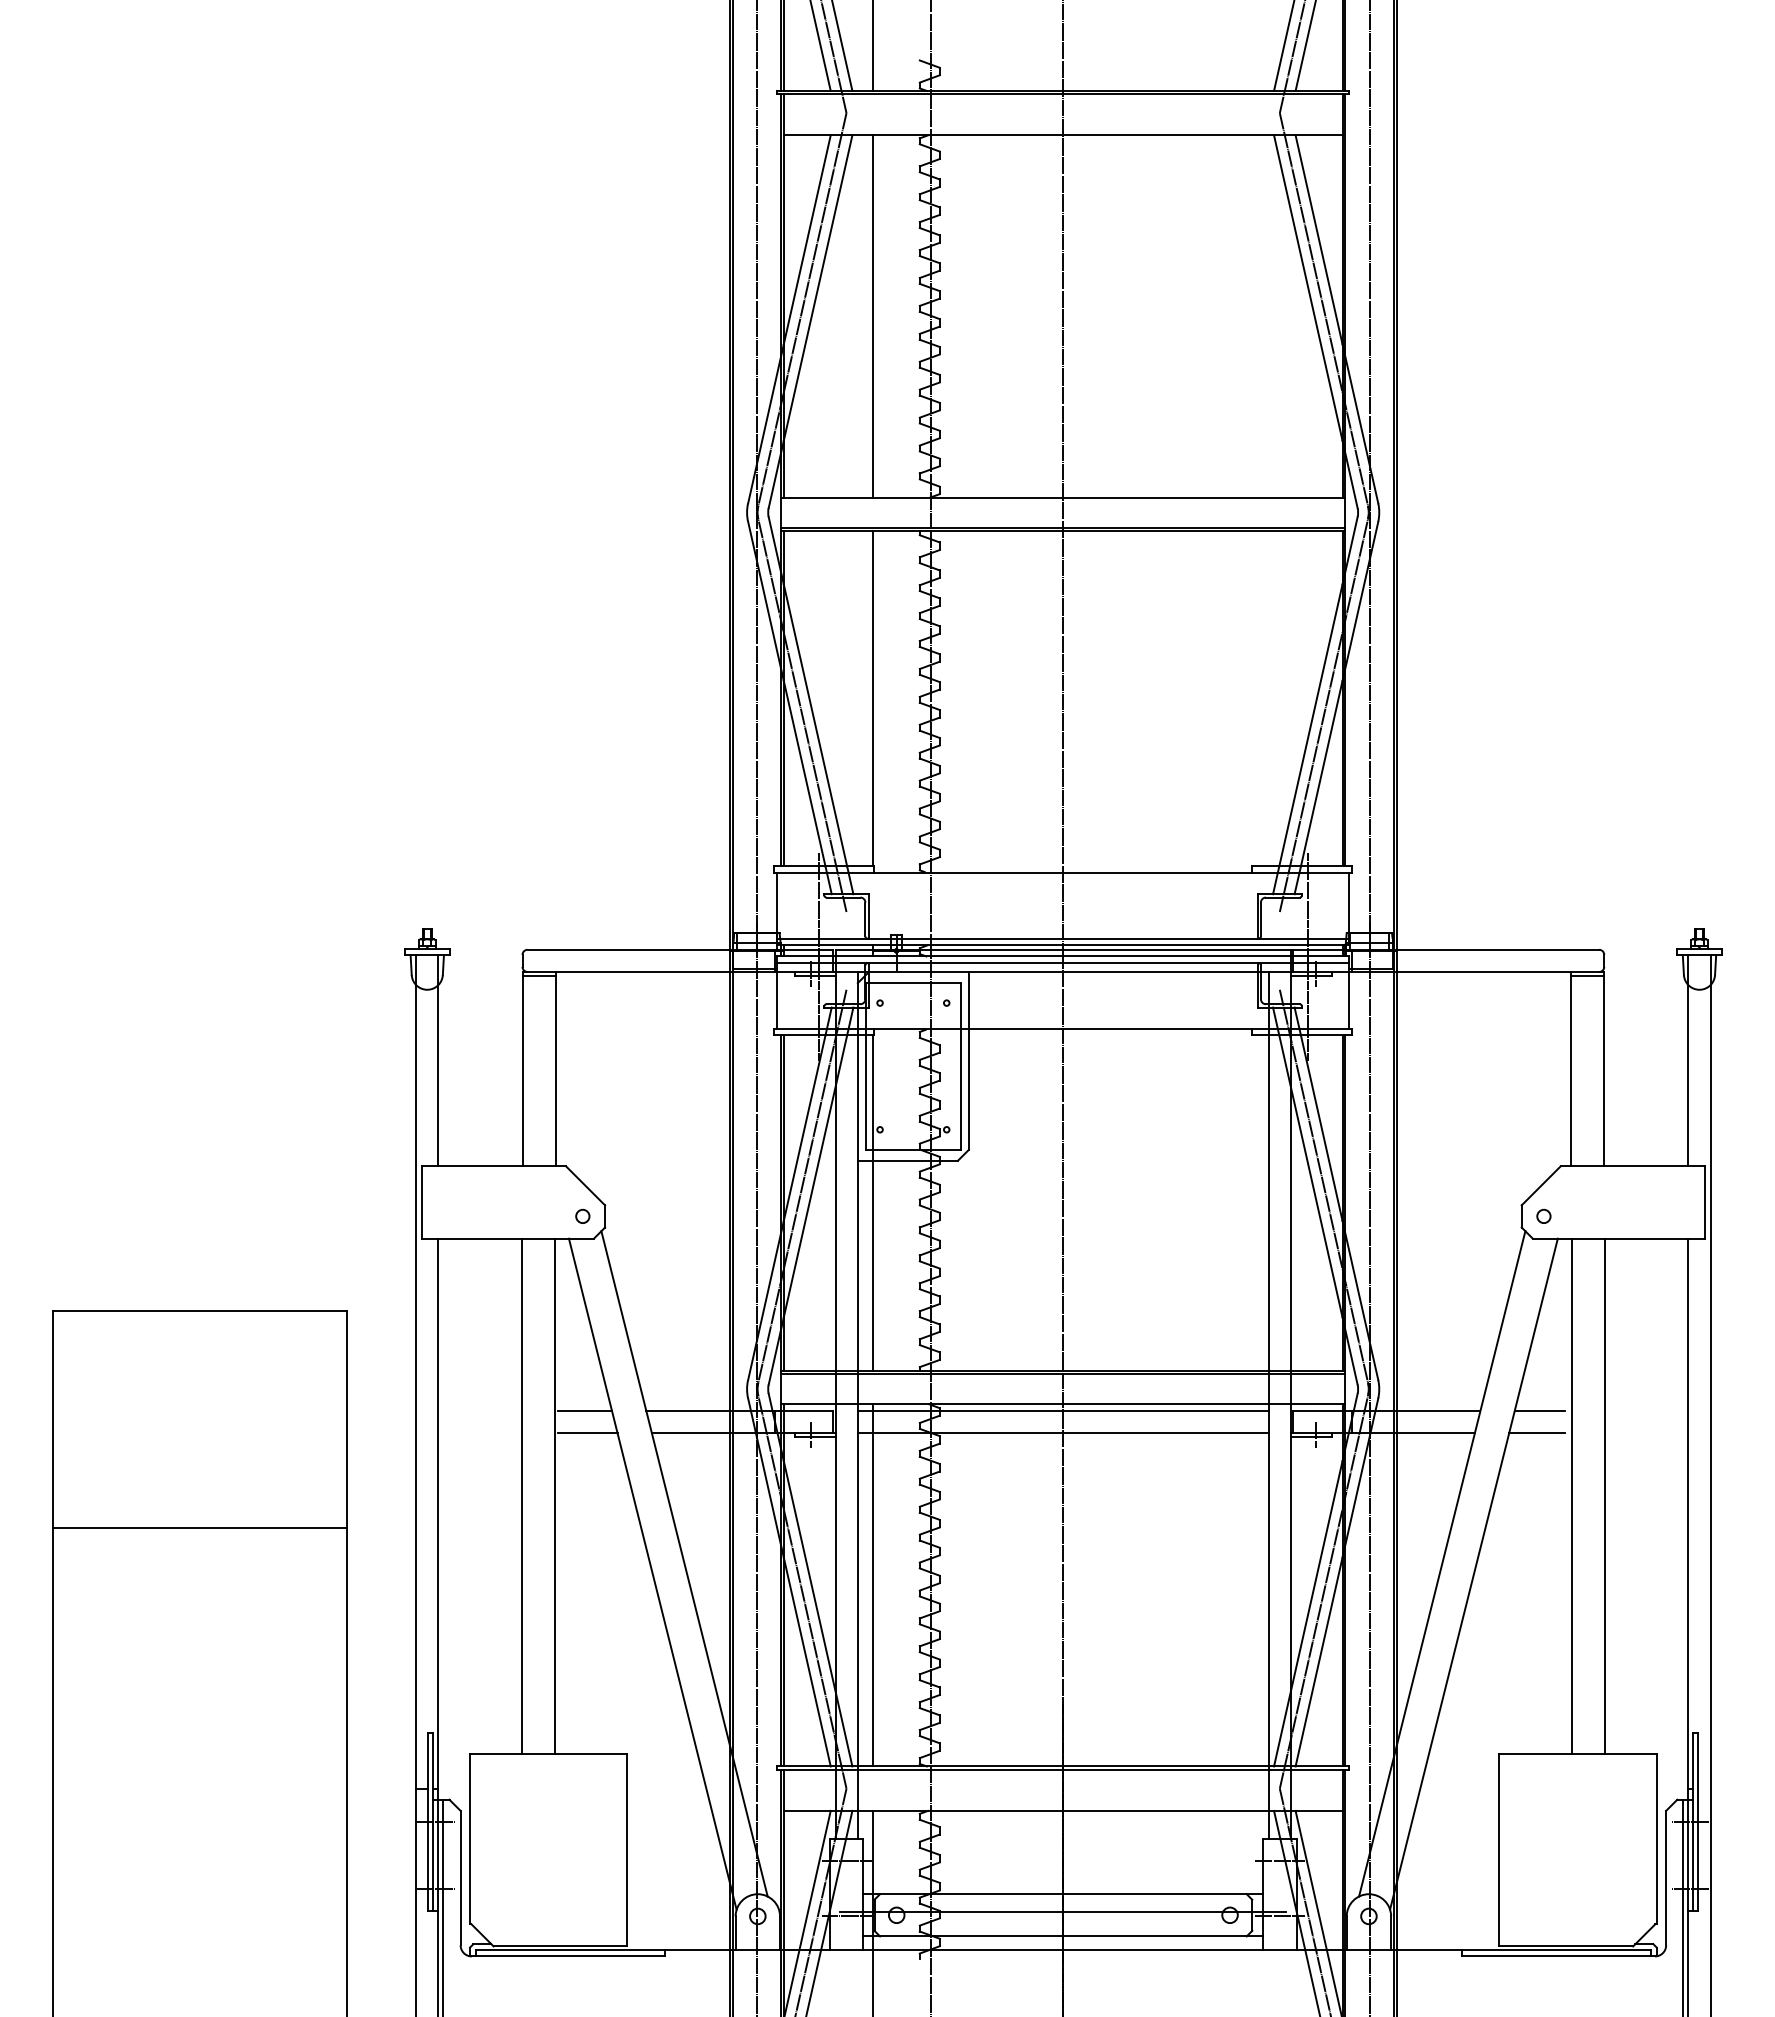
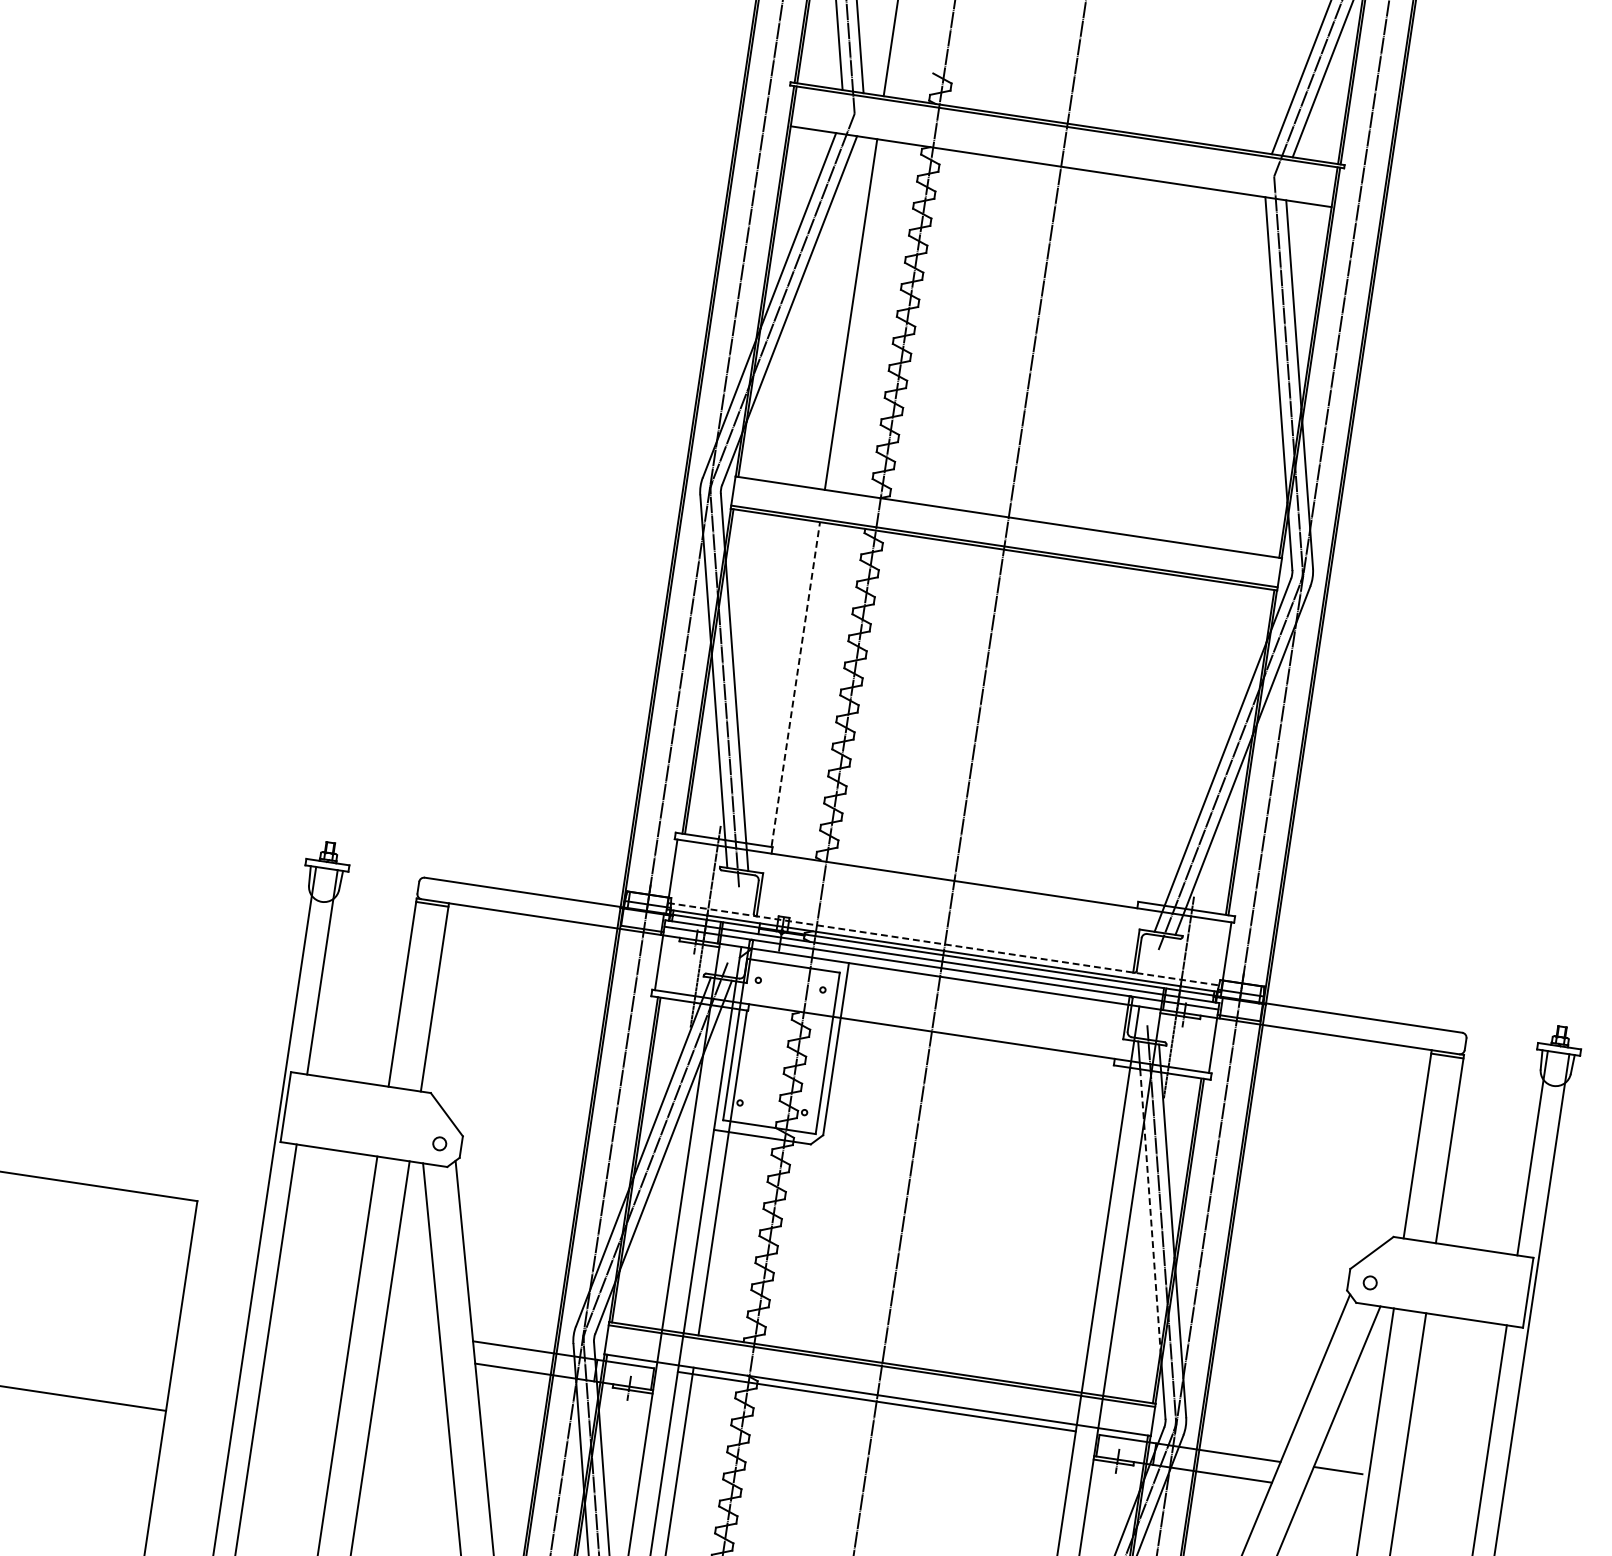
line: (873, 697) -> (796, 683), solid -> dashed
line: (1063, 938) -> (945, 944), solid -> dashed
line: (1310, 1176) -> (1150, 1210), solid -> dashed
line: (584, 1410) -> (413, 1331), removed
line: (587, 1433) -> (412, 1354), removed
line: (1062, 1433) -> (872, 1423), removed
line: (1536, 1433) -> (1331, 1491), removed

